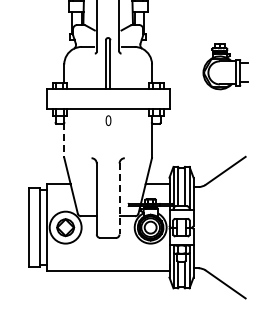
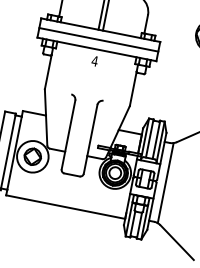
line: (107, 98) -> (98, 39), added
text: (108, 120) -> (94, 61), 0 -> 4
line: (64, 140) -> (48, 72), dashed -> solid
line: (119, 199) -> (90, 139), dashed -> solid
line: (202, 227) -> (165, 182), added

